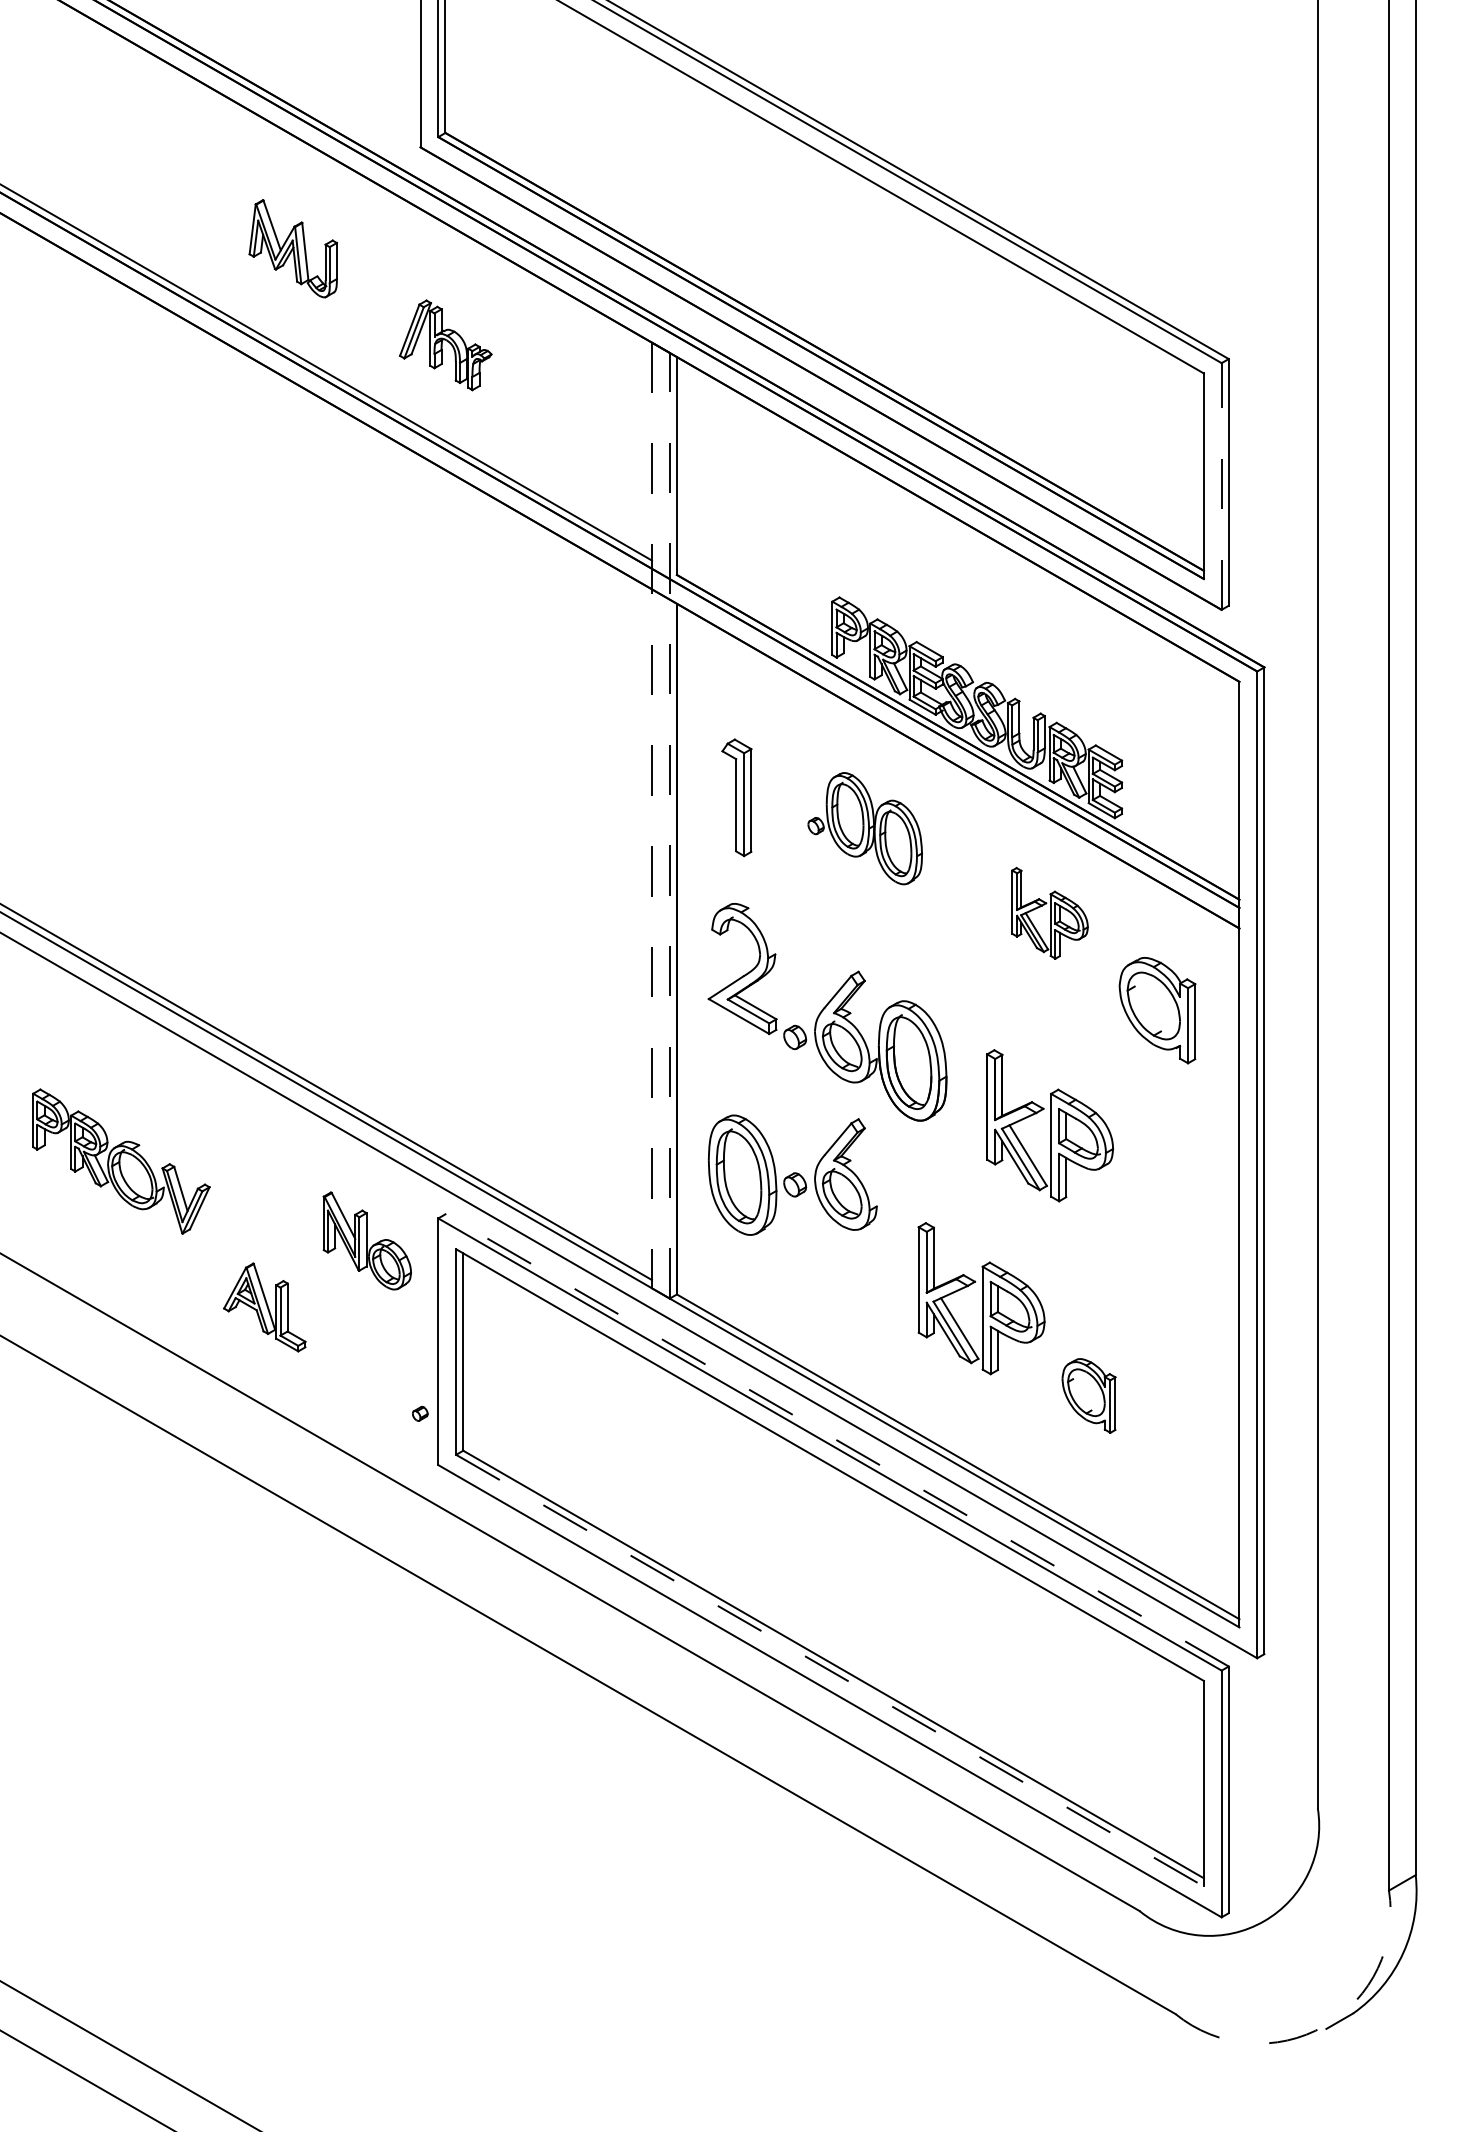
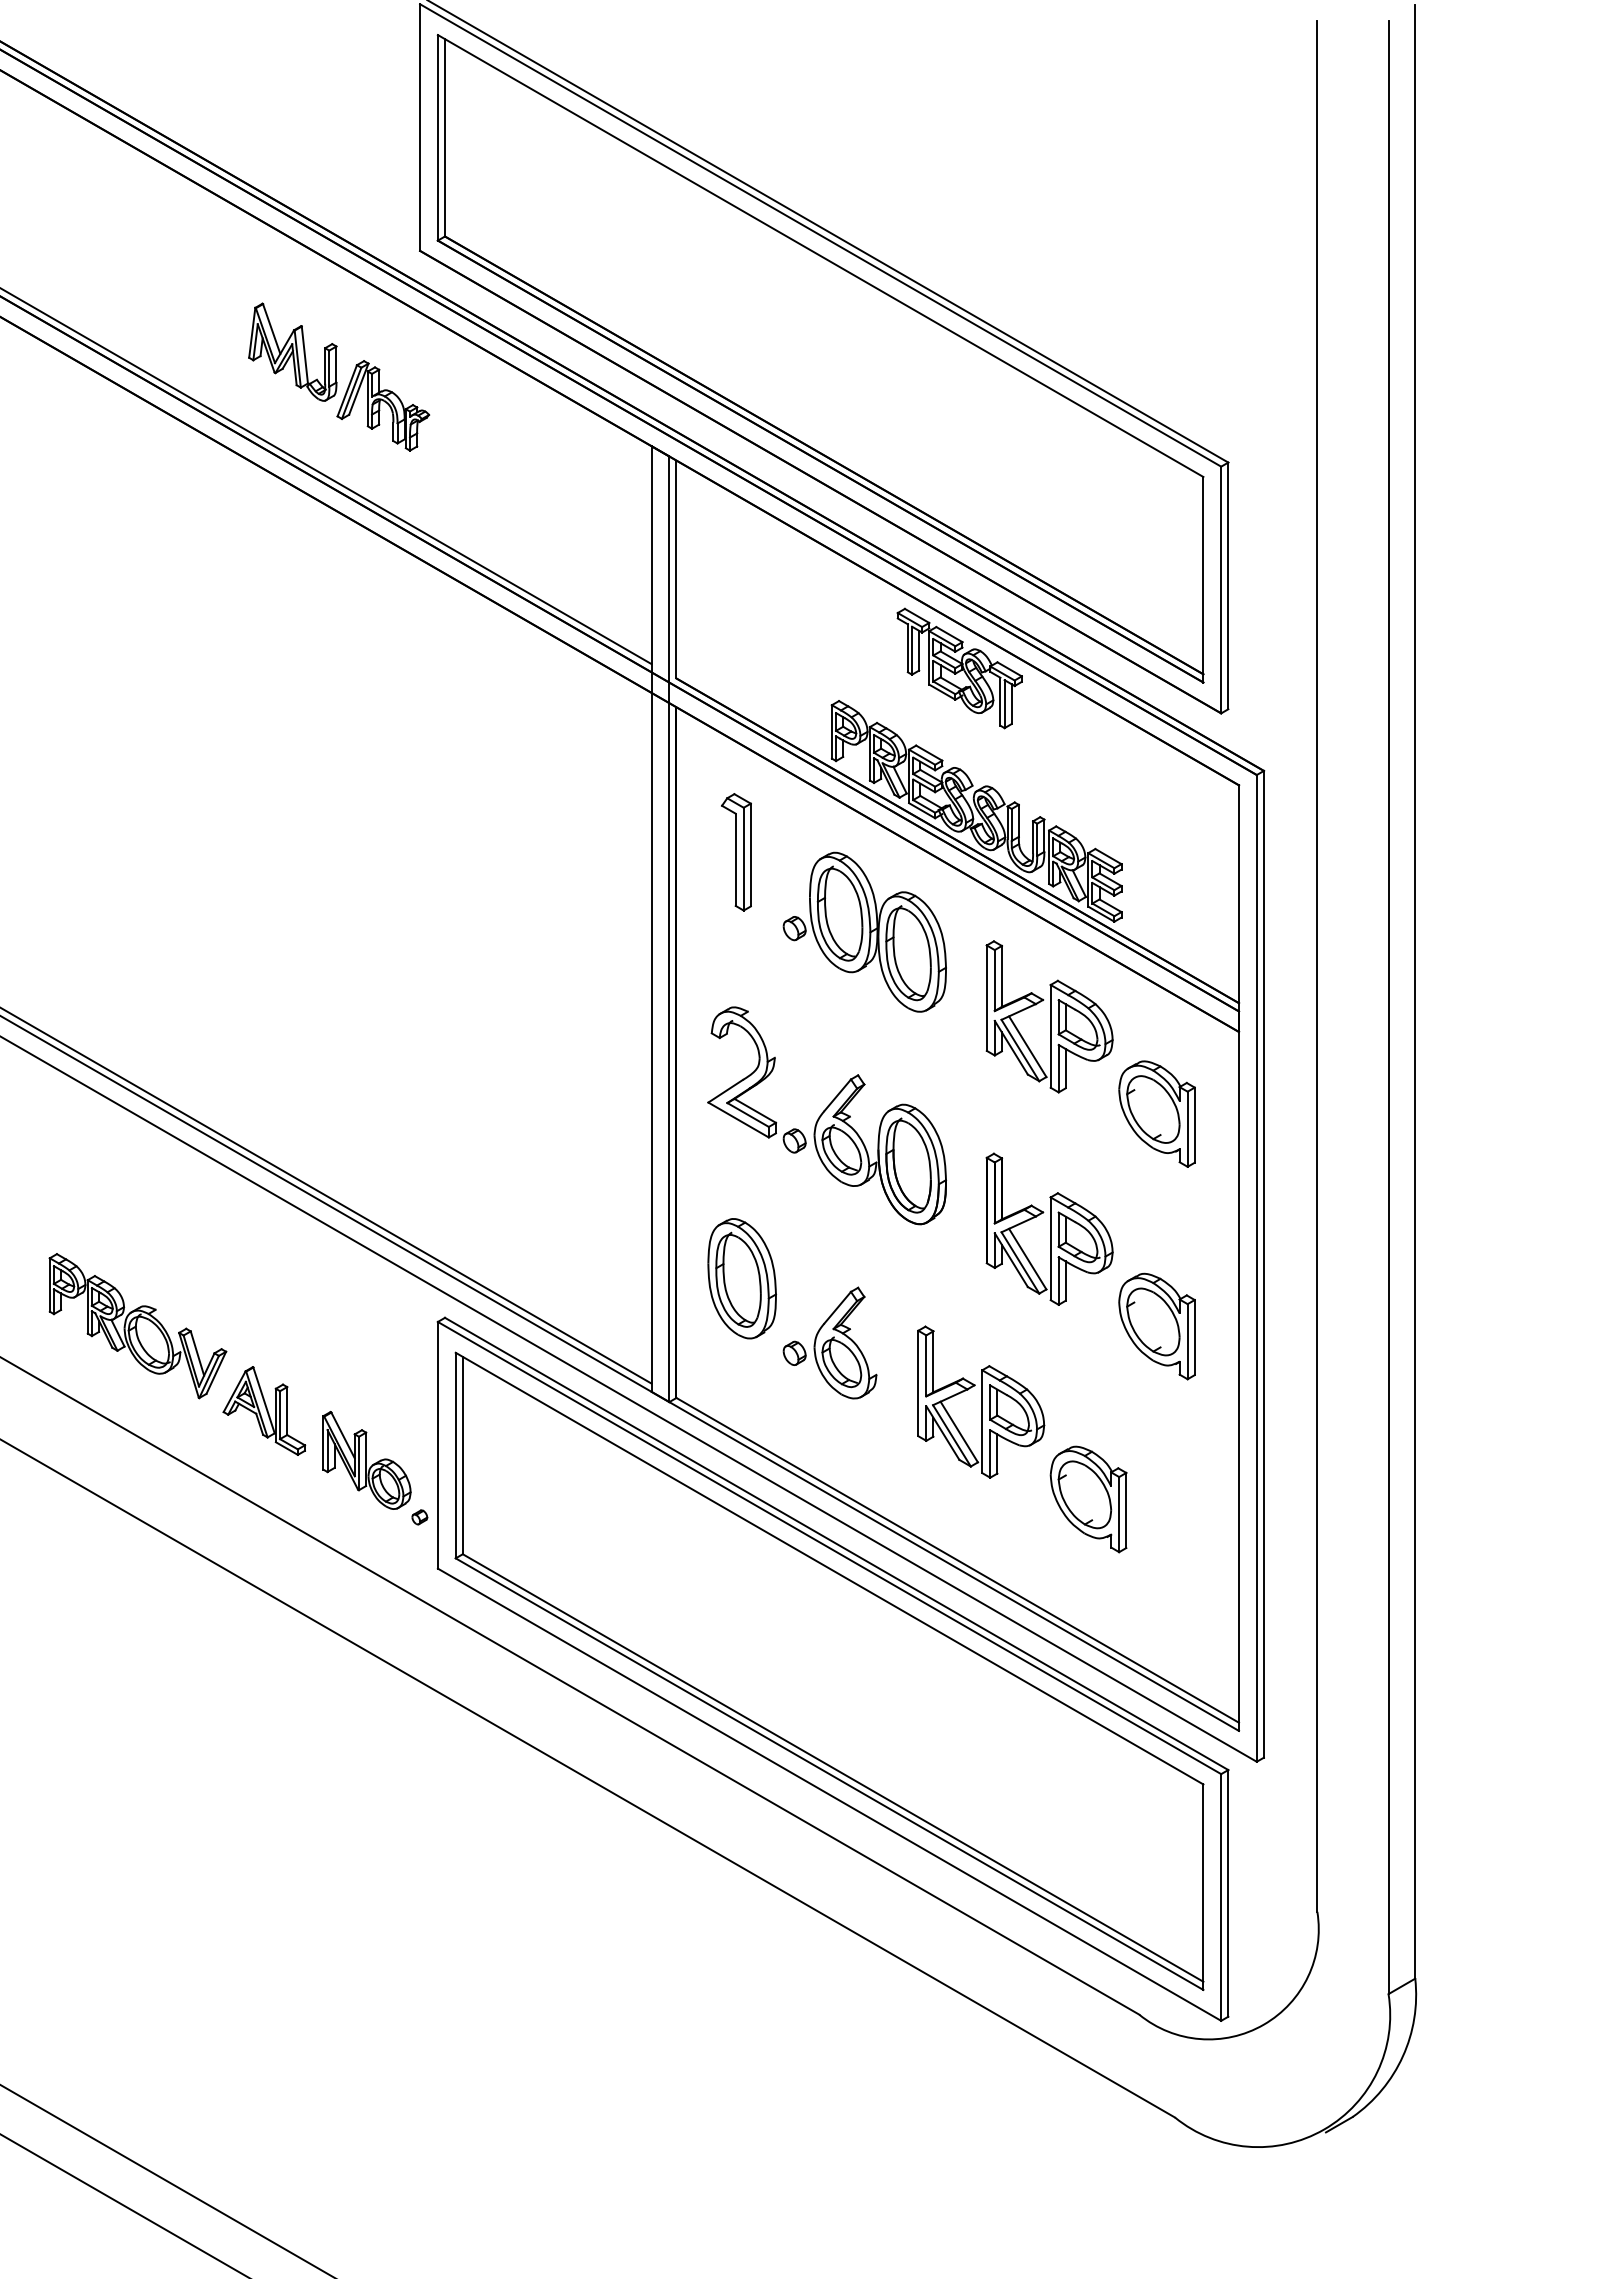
part: (445, 344) -> (383, 405), moved
line: (1221, 485) -> (1221, 589), dashed -> solid
part: (959, 564) -> (959, 668), added
part: (736, 797) -> (736, 852), moved
line: (651, 815) -> (651, 919), dashed -> solid
line: (669, 825) -> (669, 929), dashed -> solid
part: (864, 827) -> (864, 931), size x1.43
part: (1049, 912) -> (1049, 1016), size x1.67
part: (120, 1161) -> (137, 1326), moved
part: (829, 1173) -> (829, 1342), moved
part: (1156, 1222) -> (1156, 1326), added
part: (366, 1240) -> (366, 1460), moved
part: (1088, 1395) -> (1088, 1499), size x1.43
line: (836, 1439) -> (836, 1543), dashed -> solid
line: (829, 1670) -> (829, 1774), dashed -> solid
arc: (1324, 2025) -> (1324, 2129), dashed -> solid

